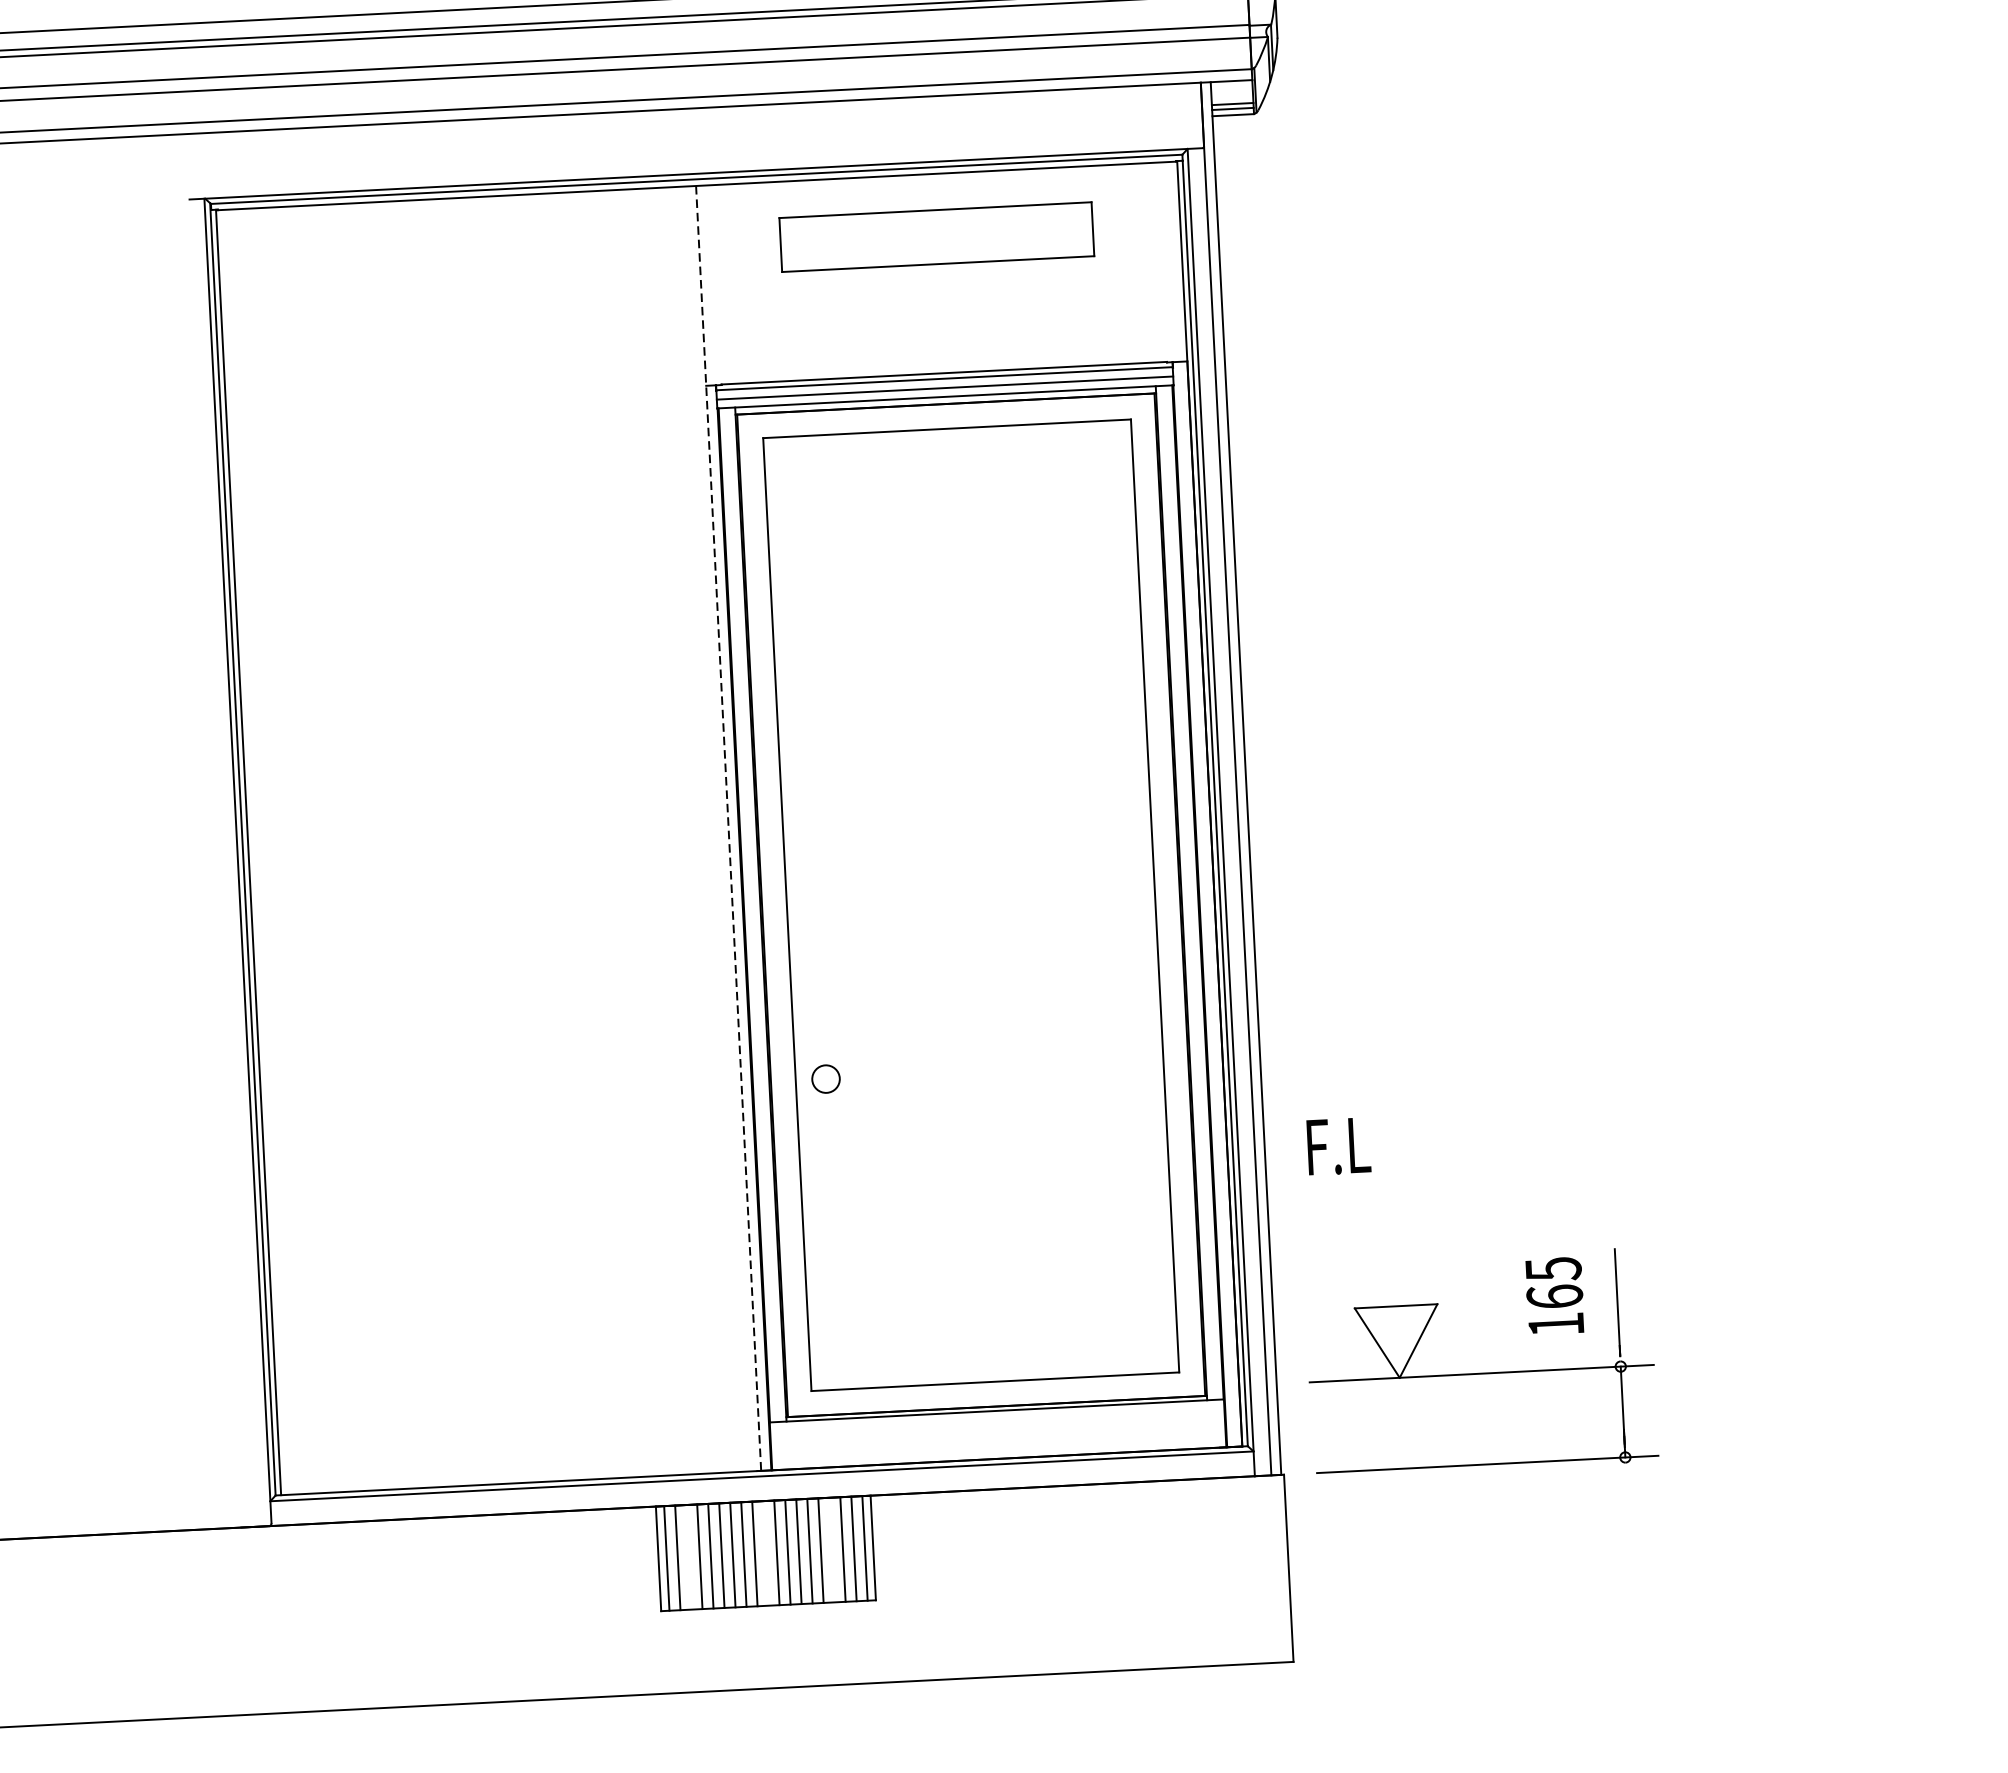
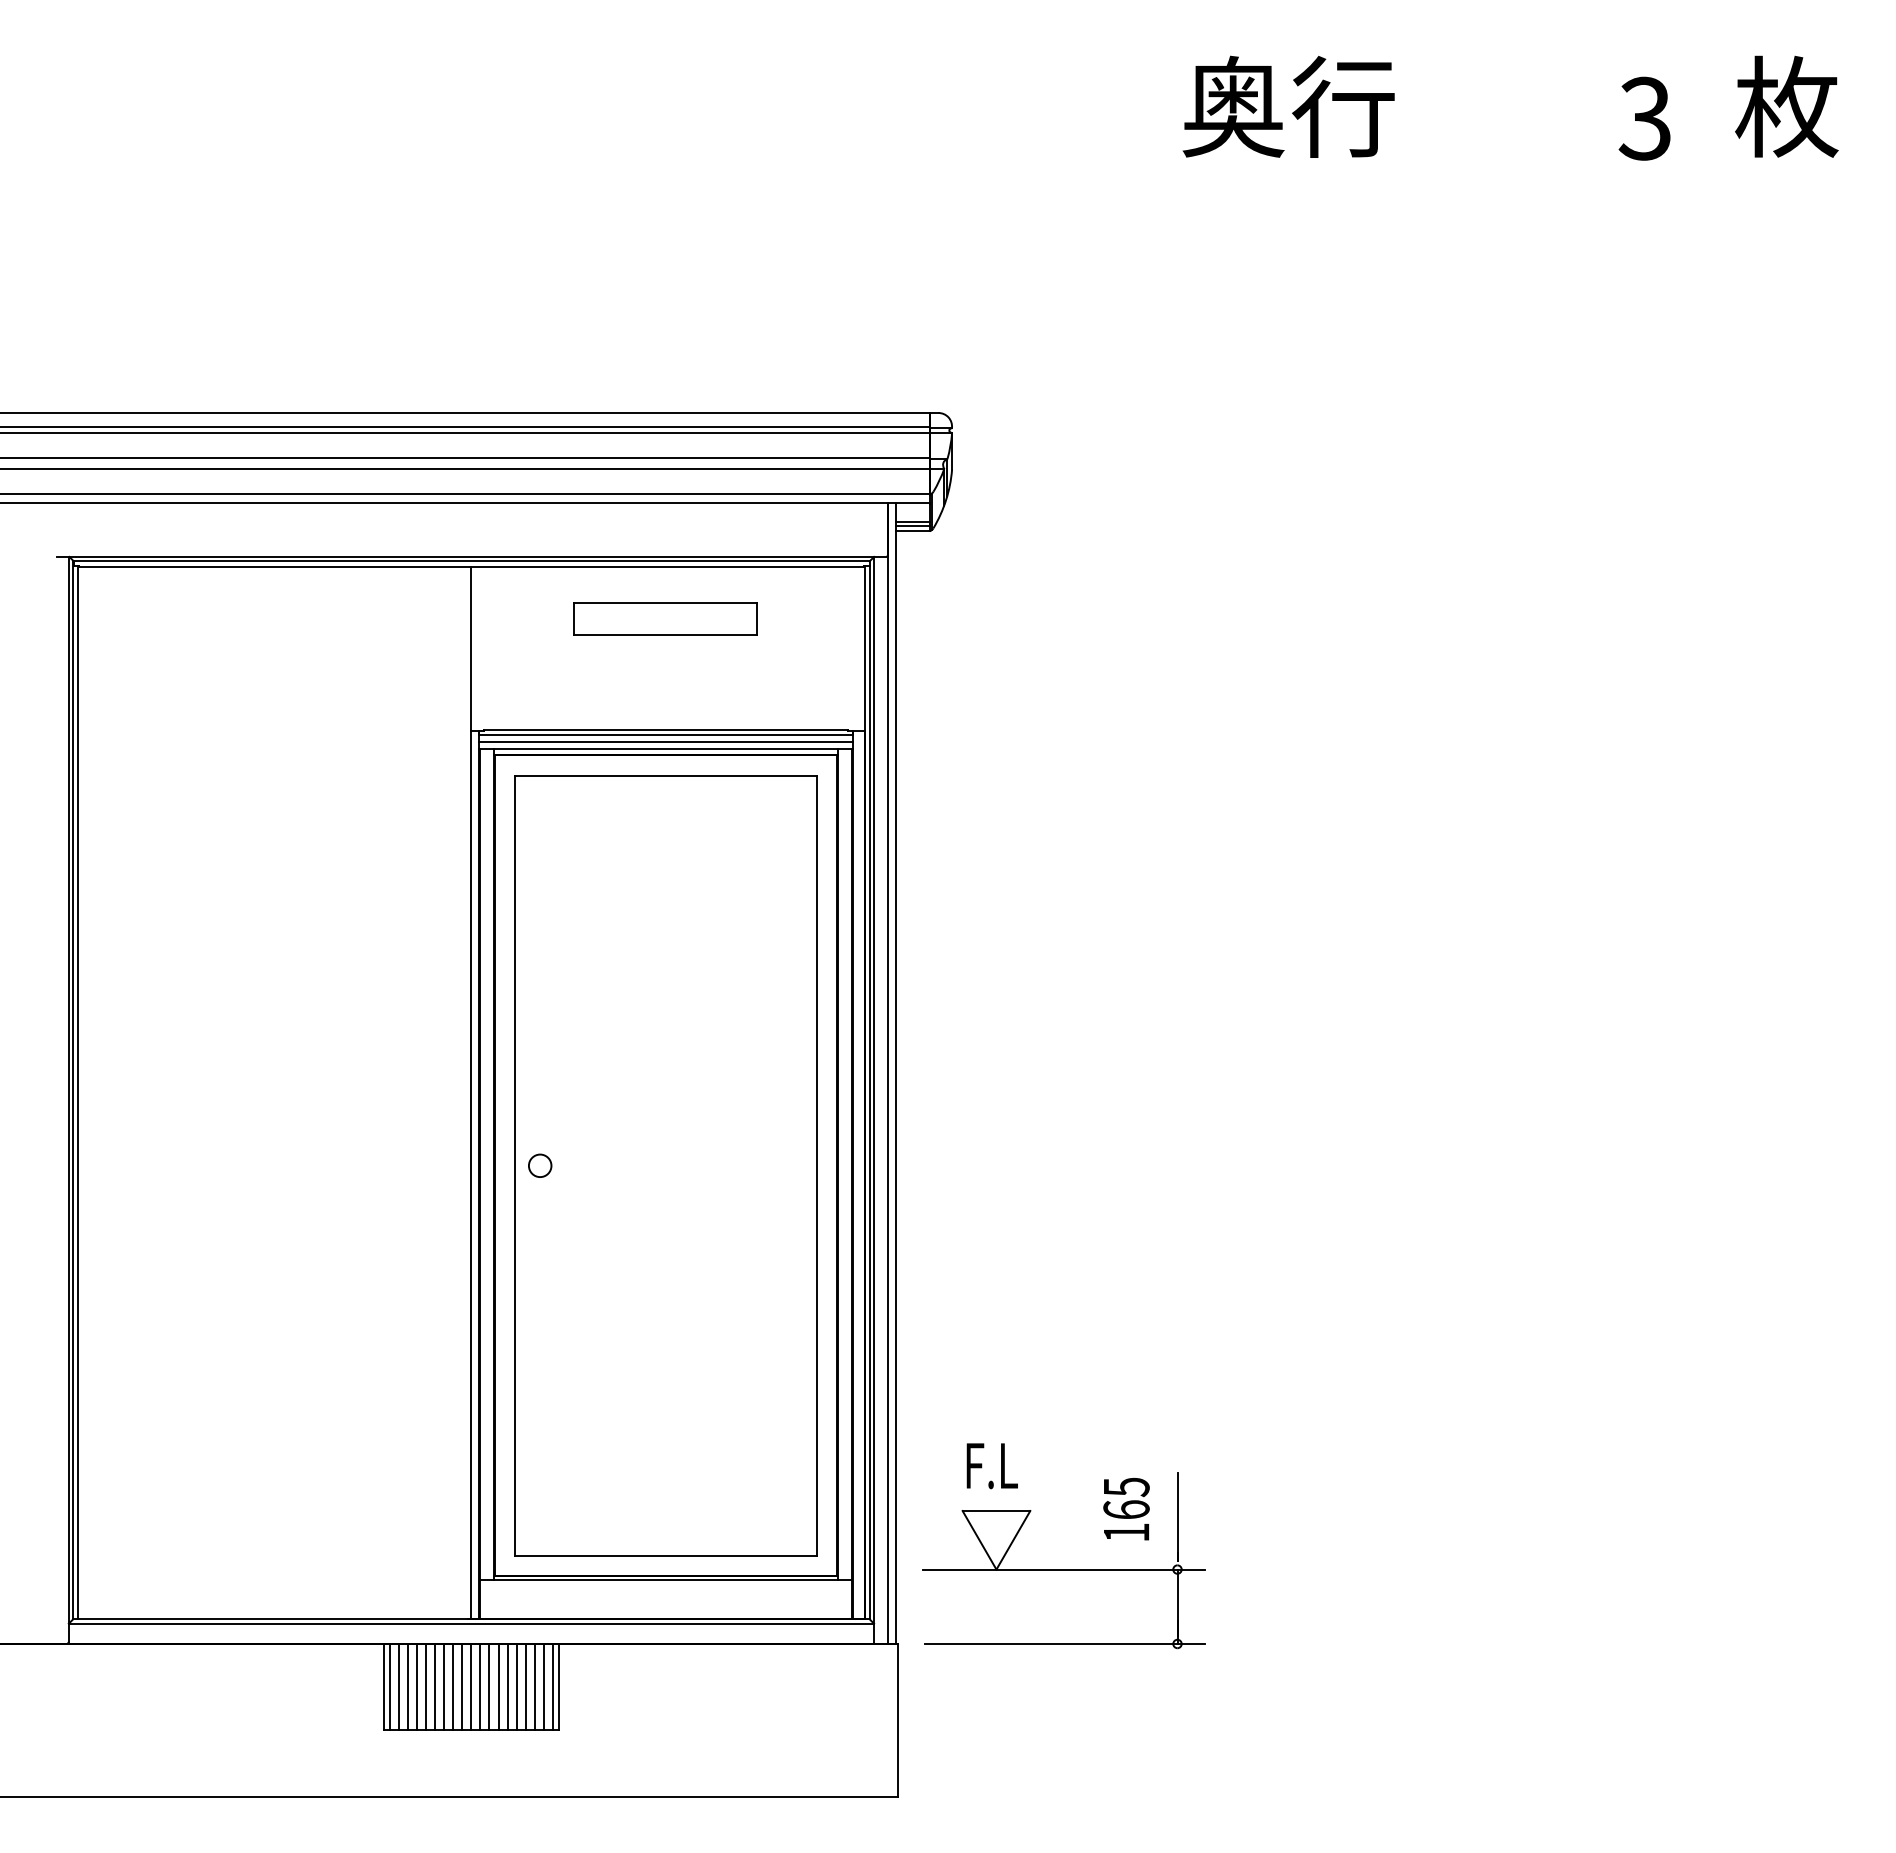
part: (936, 236) -> (665, 618), size x0.71
line: (729, 828) -> (471, 1093), dashed -> solid
circle: (826, 1078) -> (540, 1165), moved
text: (1337, 1147) -> (991, 1466), moved
line: (831, 1549) -> (525, 1686), added
line: (765, 1553) -> (471, 1686), added
line: (689, 1556) -> (408, 1686), added

